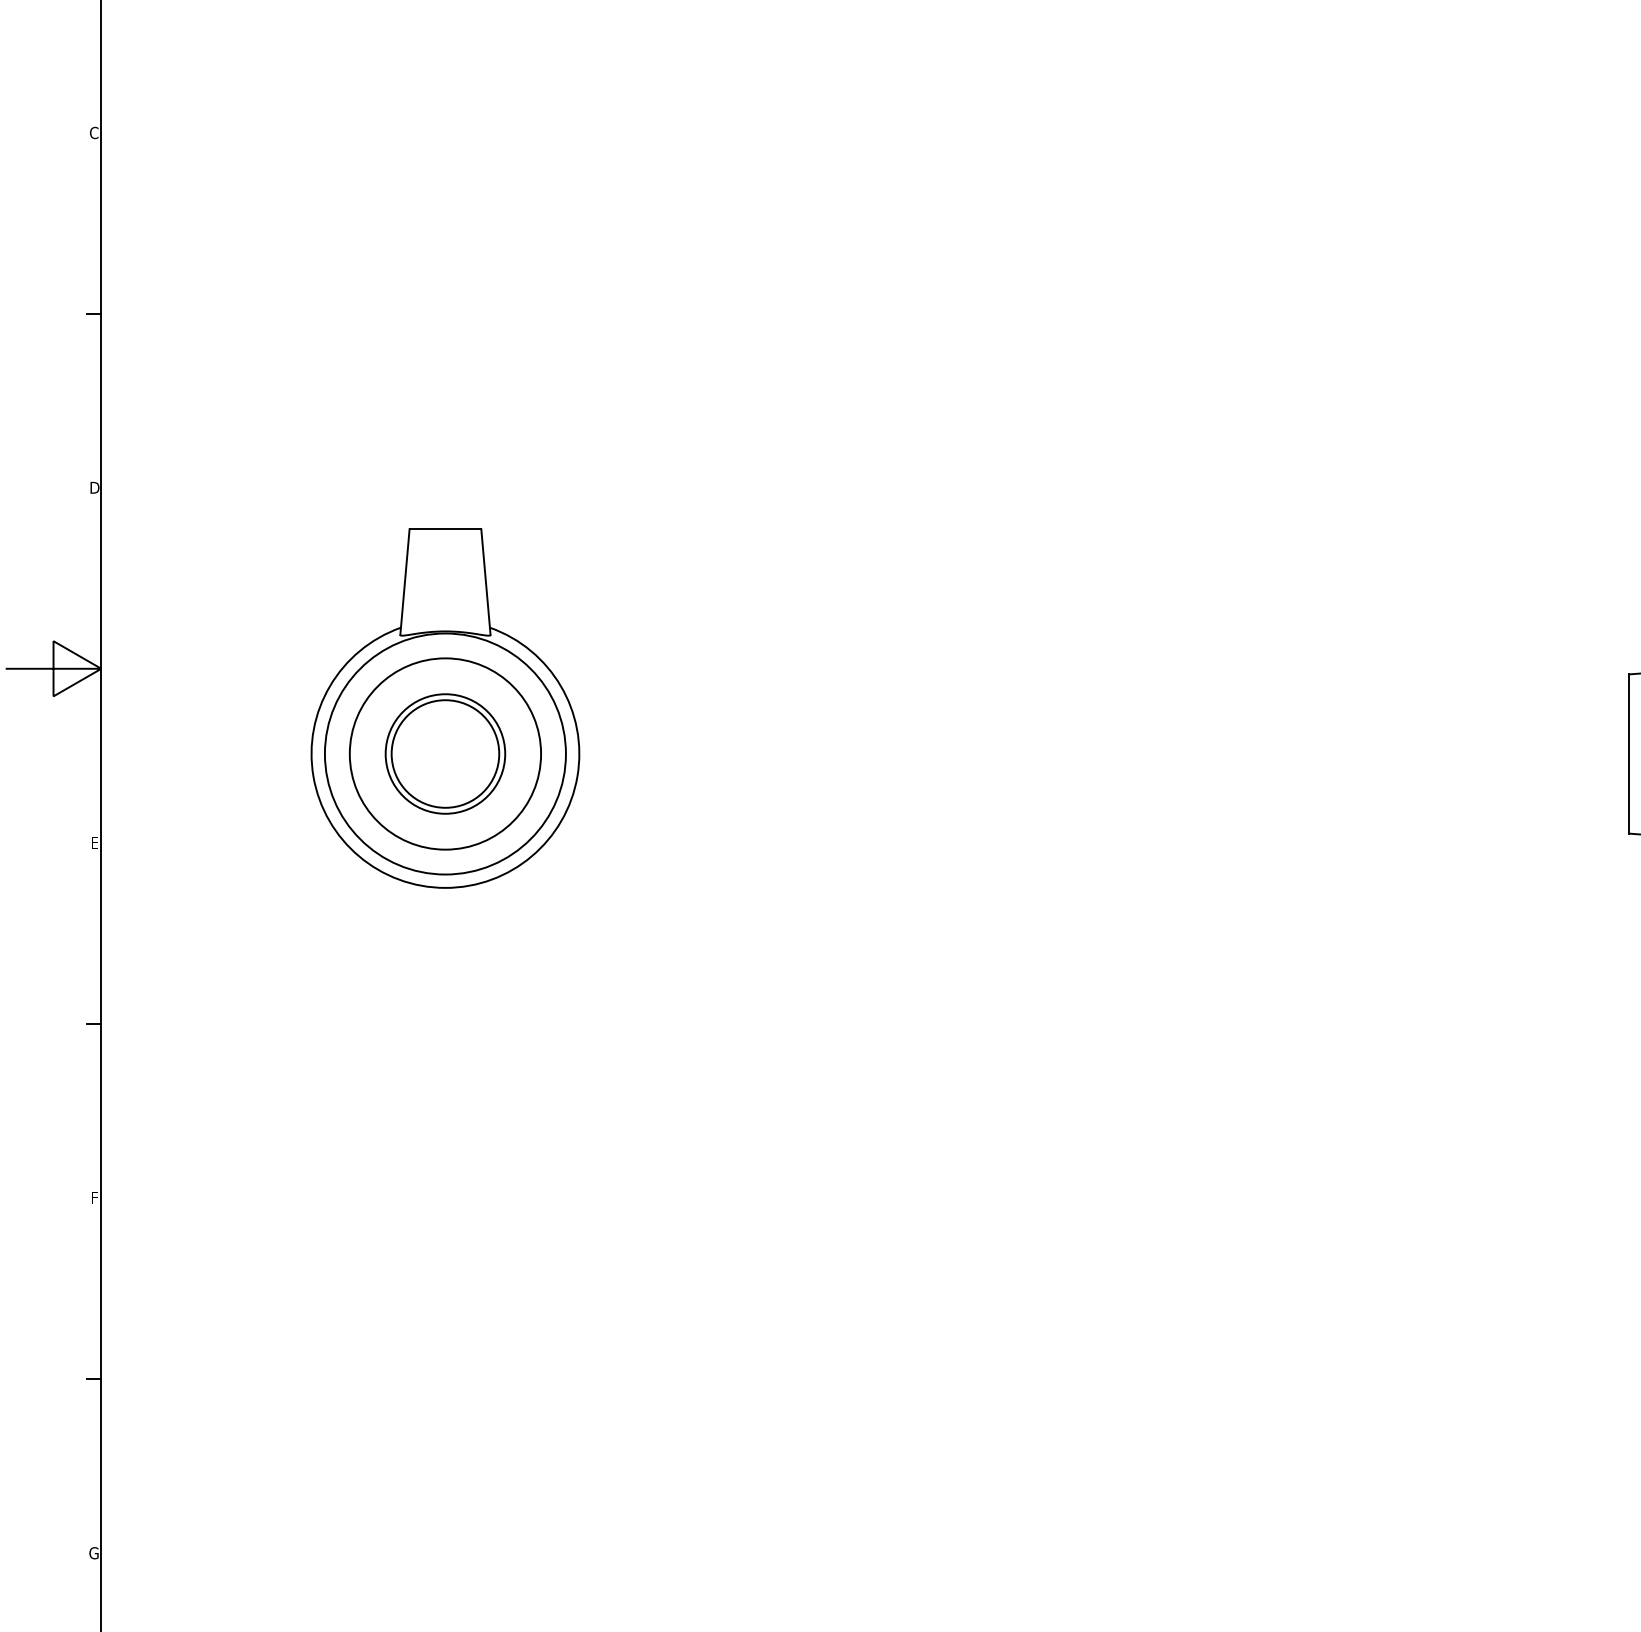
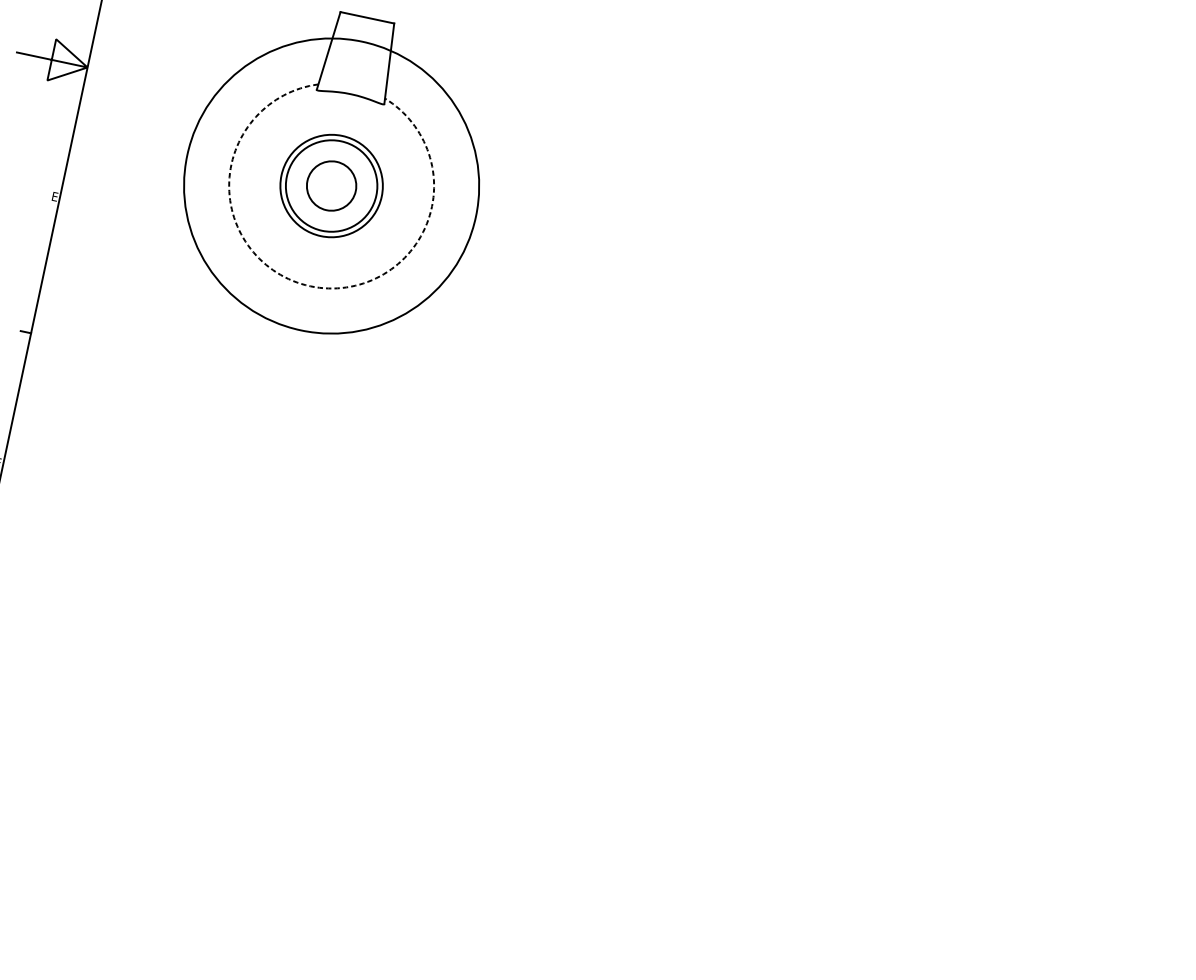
circle: (444, 753) -> (331, 185), size x1.6
circle: (445, 753) -> (331, 185), size x0.6
circle: (445, 753) -> (331, 185), size x0.7
arc: (445, 887) -> (310, 285), solid -> dashed

